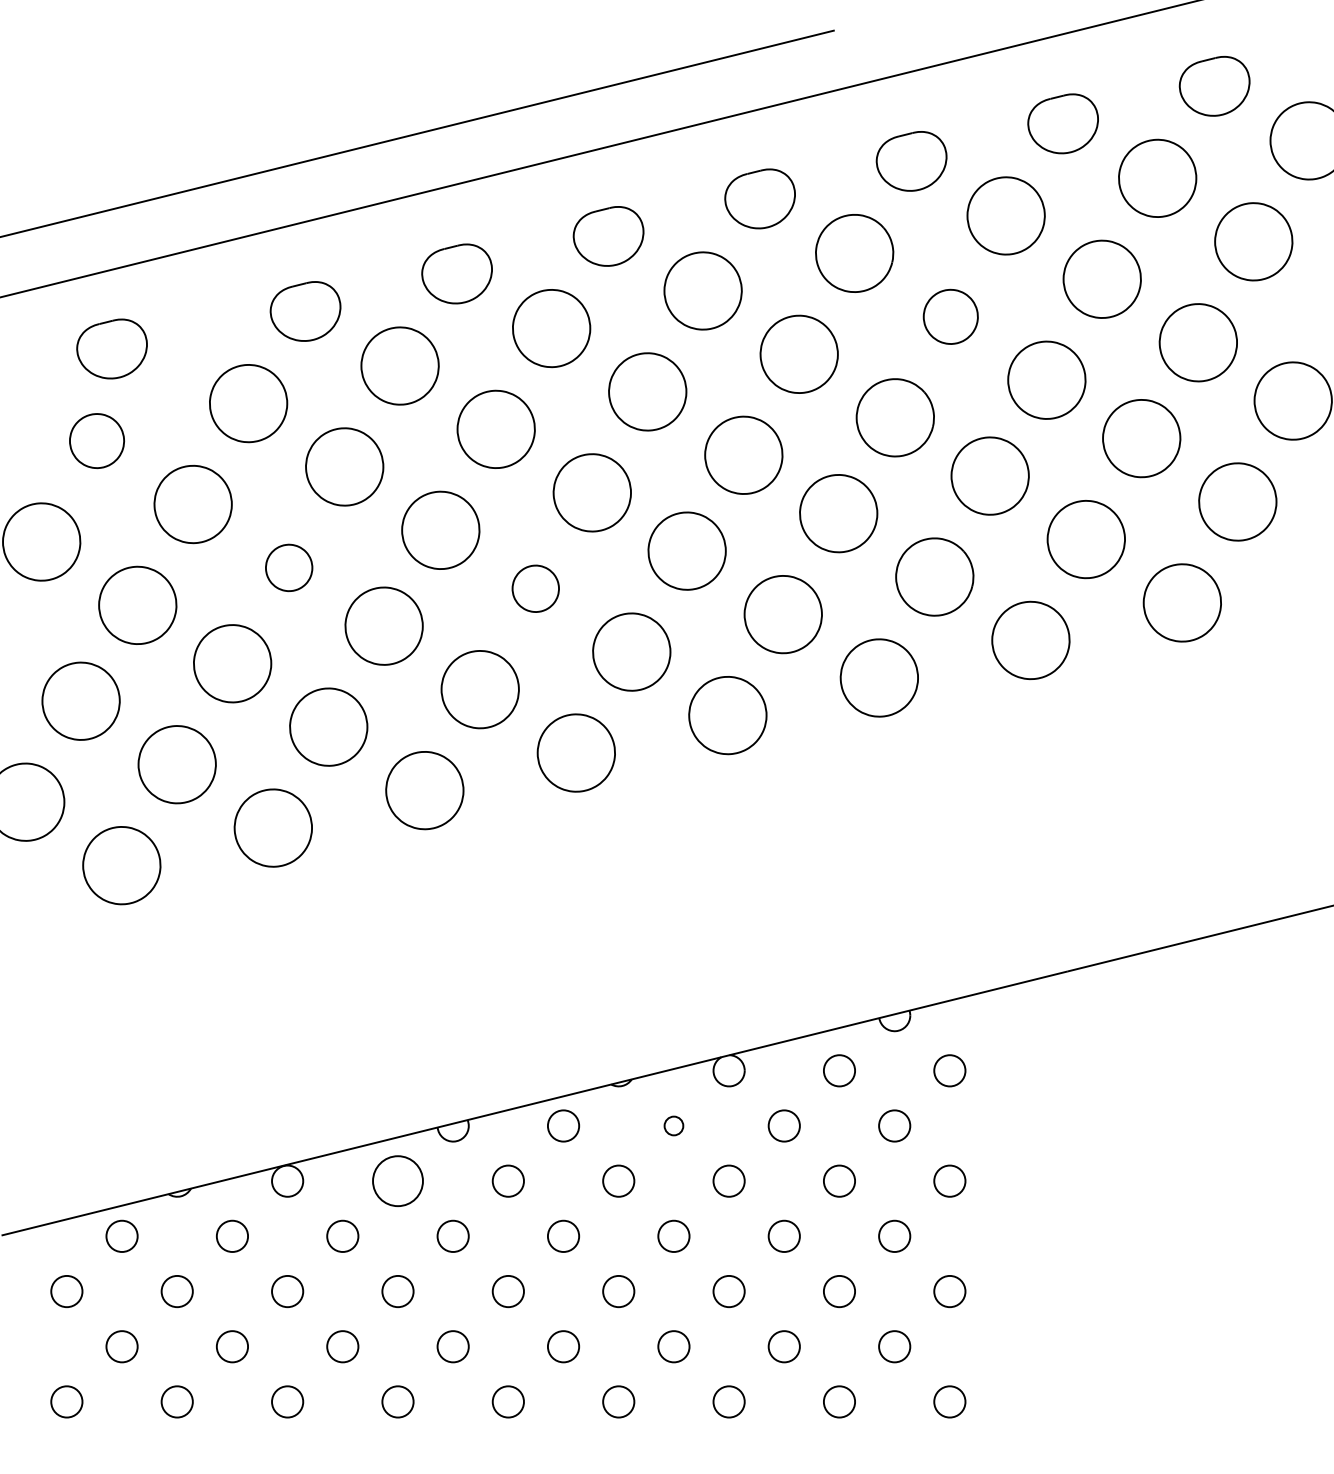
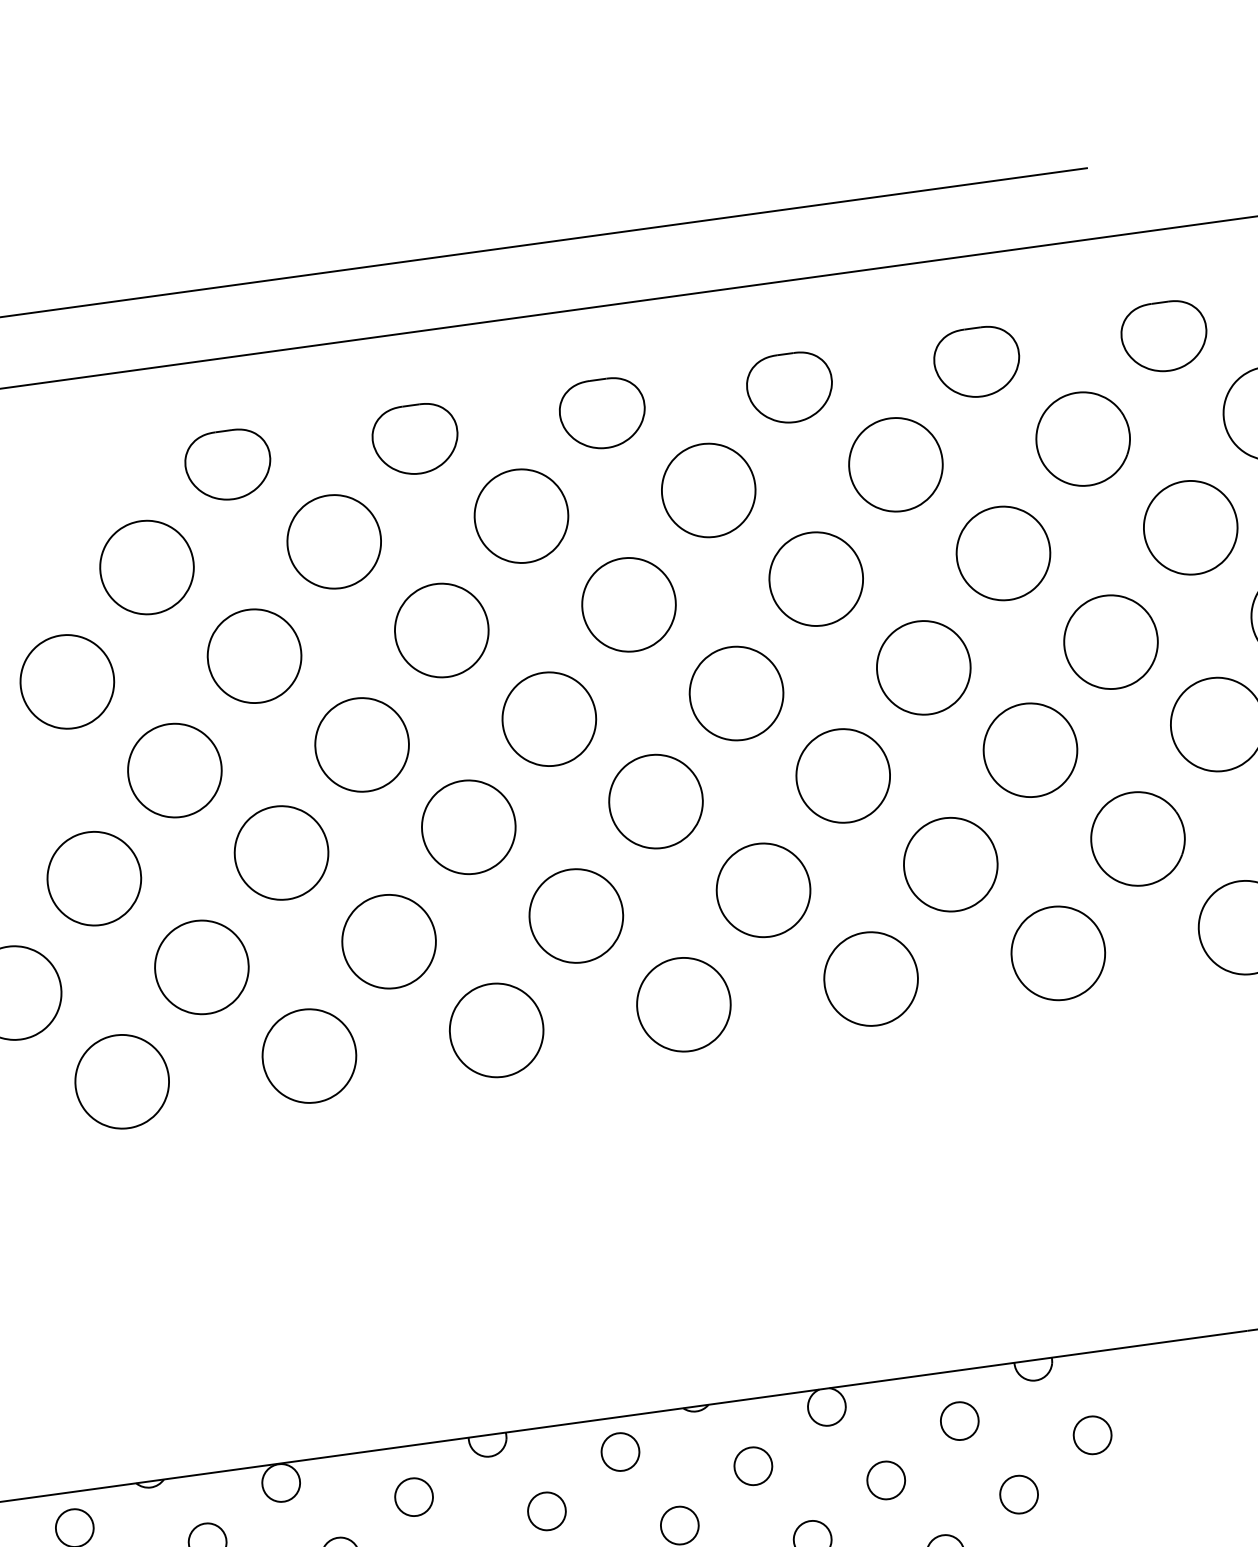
part: (950, 316) -> (1190, 527), size x1.43
part: (111, 348) -> (226, 463), moved
part: (96, 440) -> (146, 566), size x1.43
part: (288, 567) -> (361, 744), size x1.67
part: (535, 588) -> (655, 801), size x1.67
circle: (673, 1125) -> (752, 1465), size x1.67
circle: (397, 1180) -> (413, 1496), size x0.62

